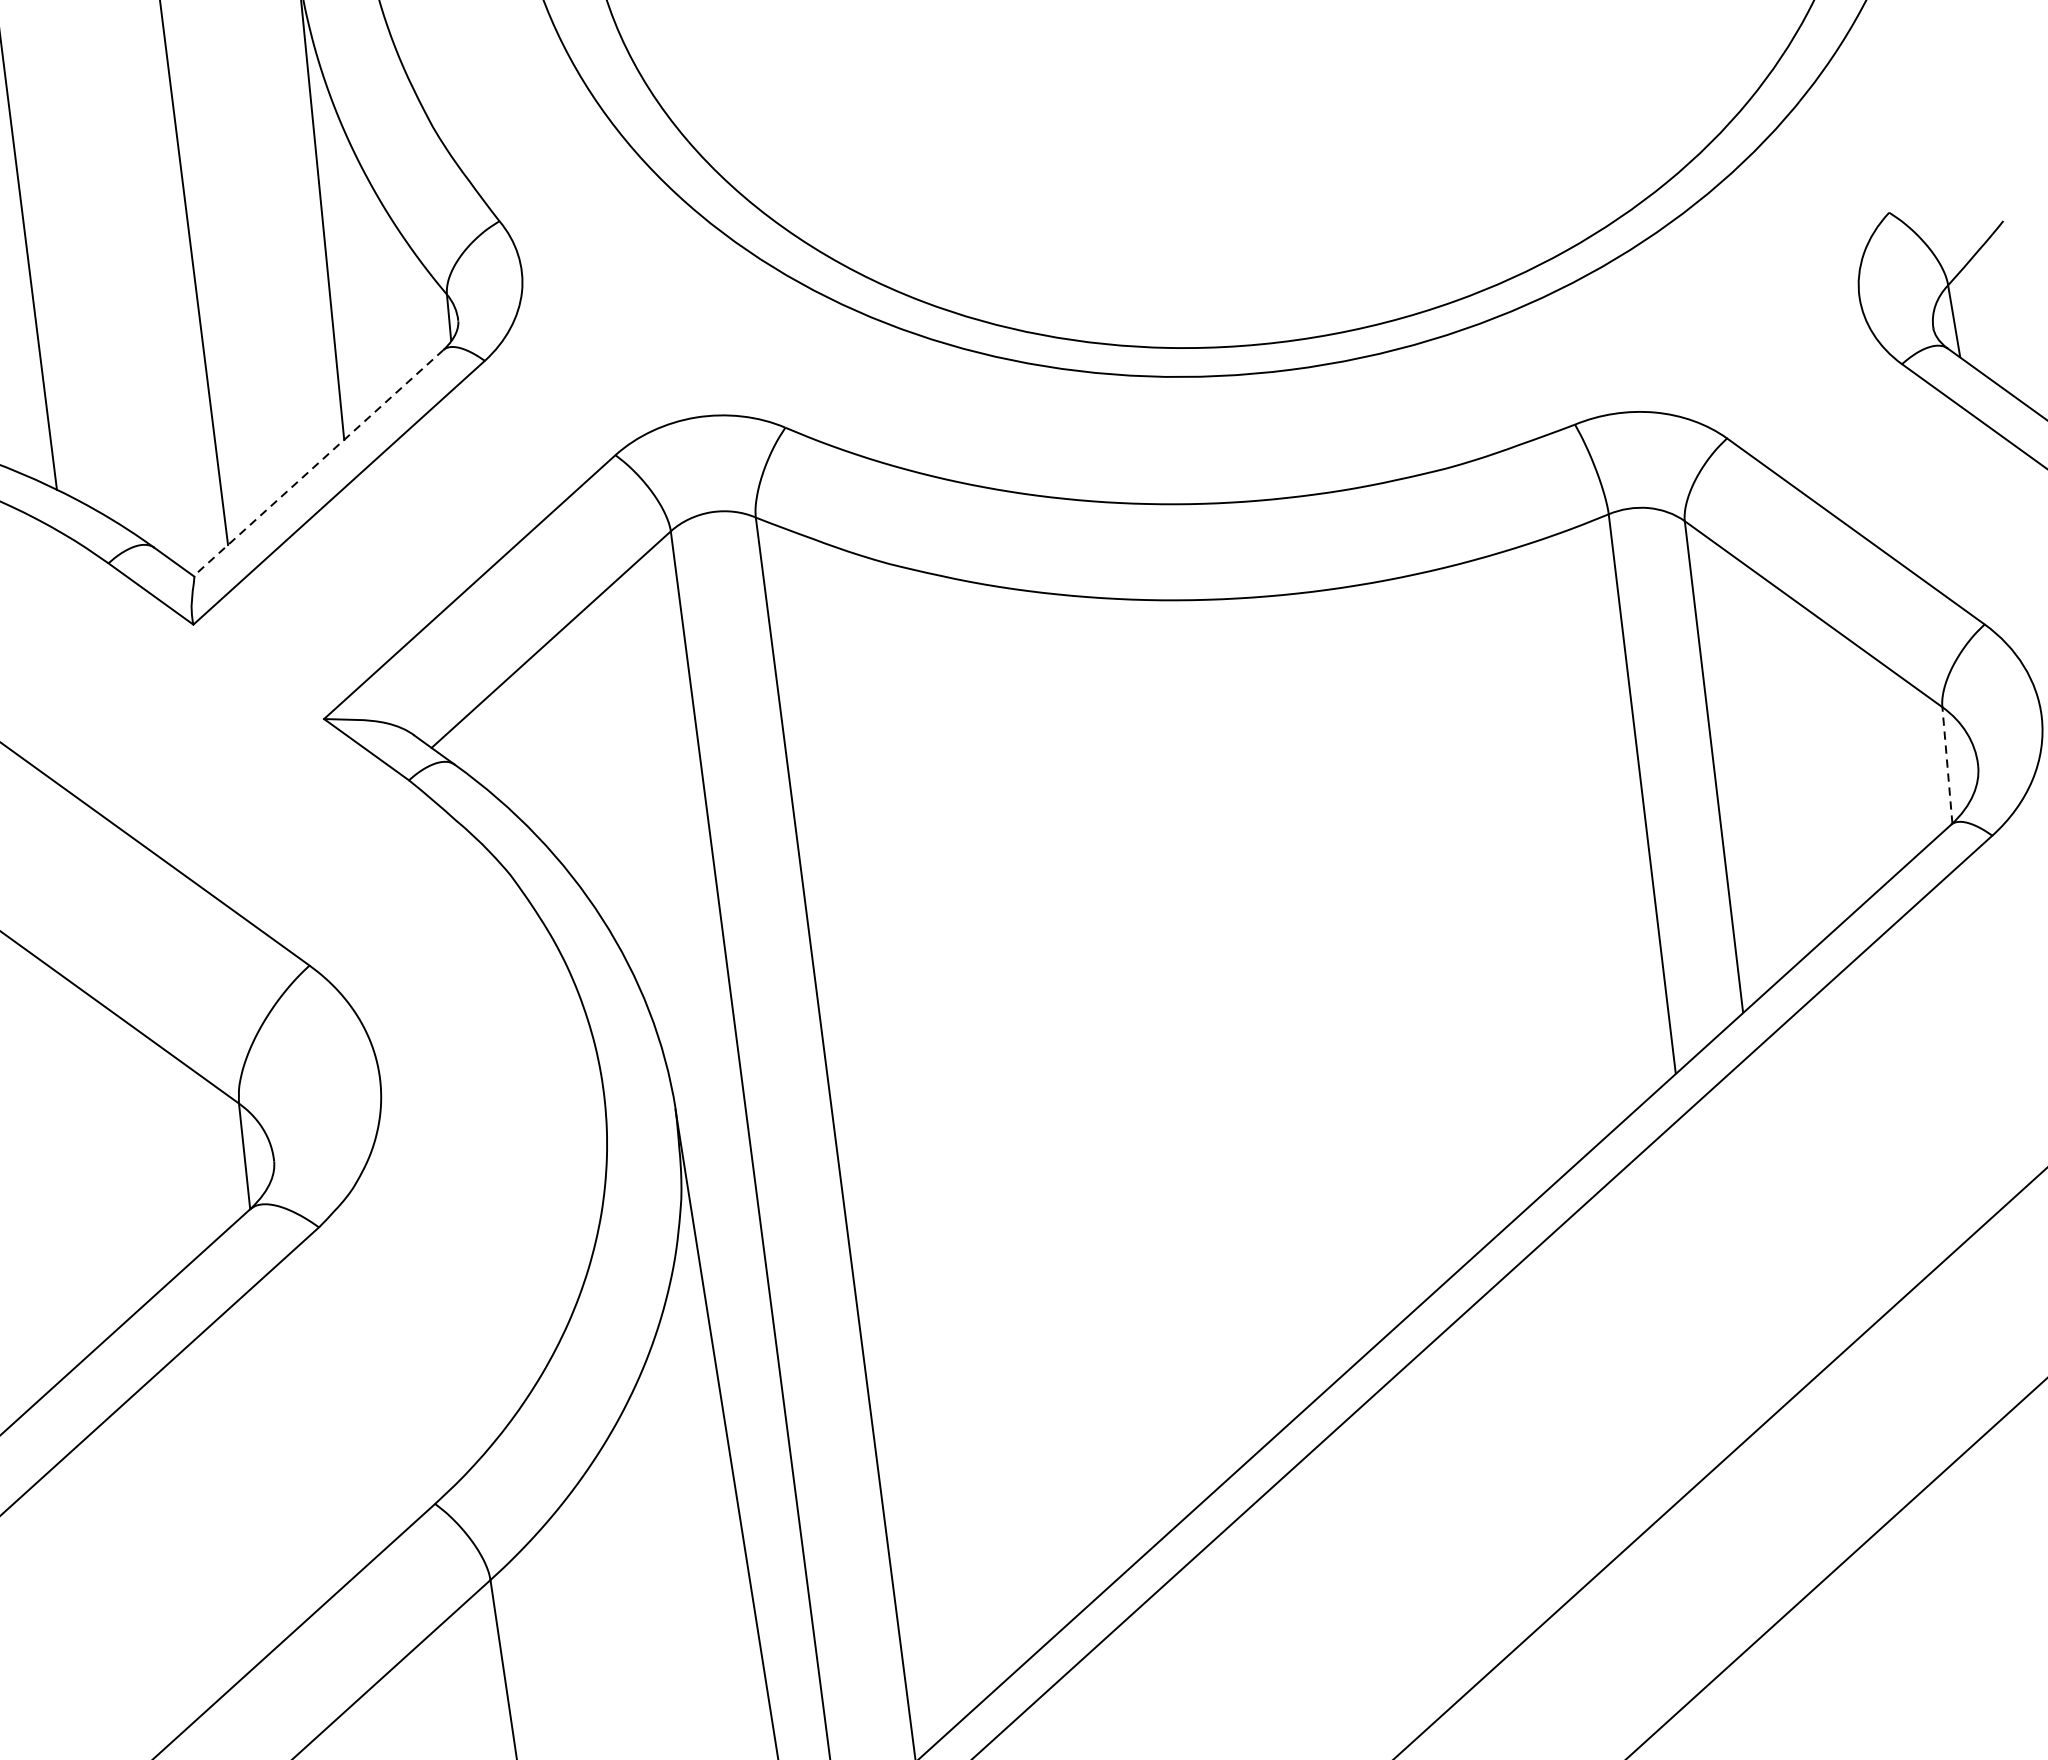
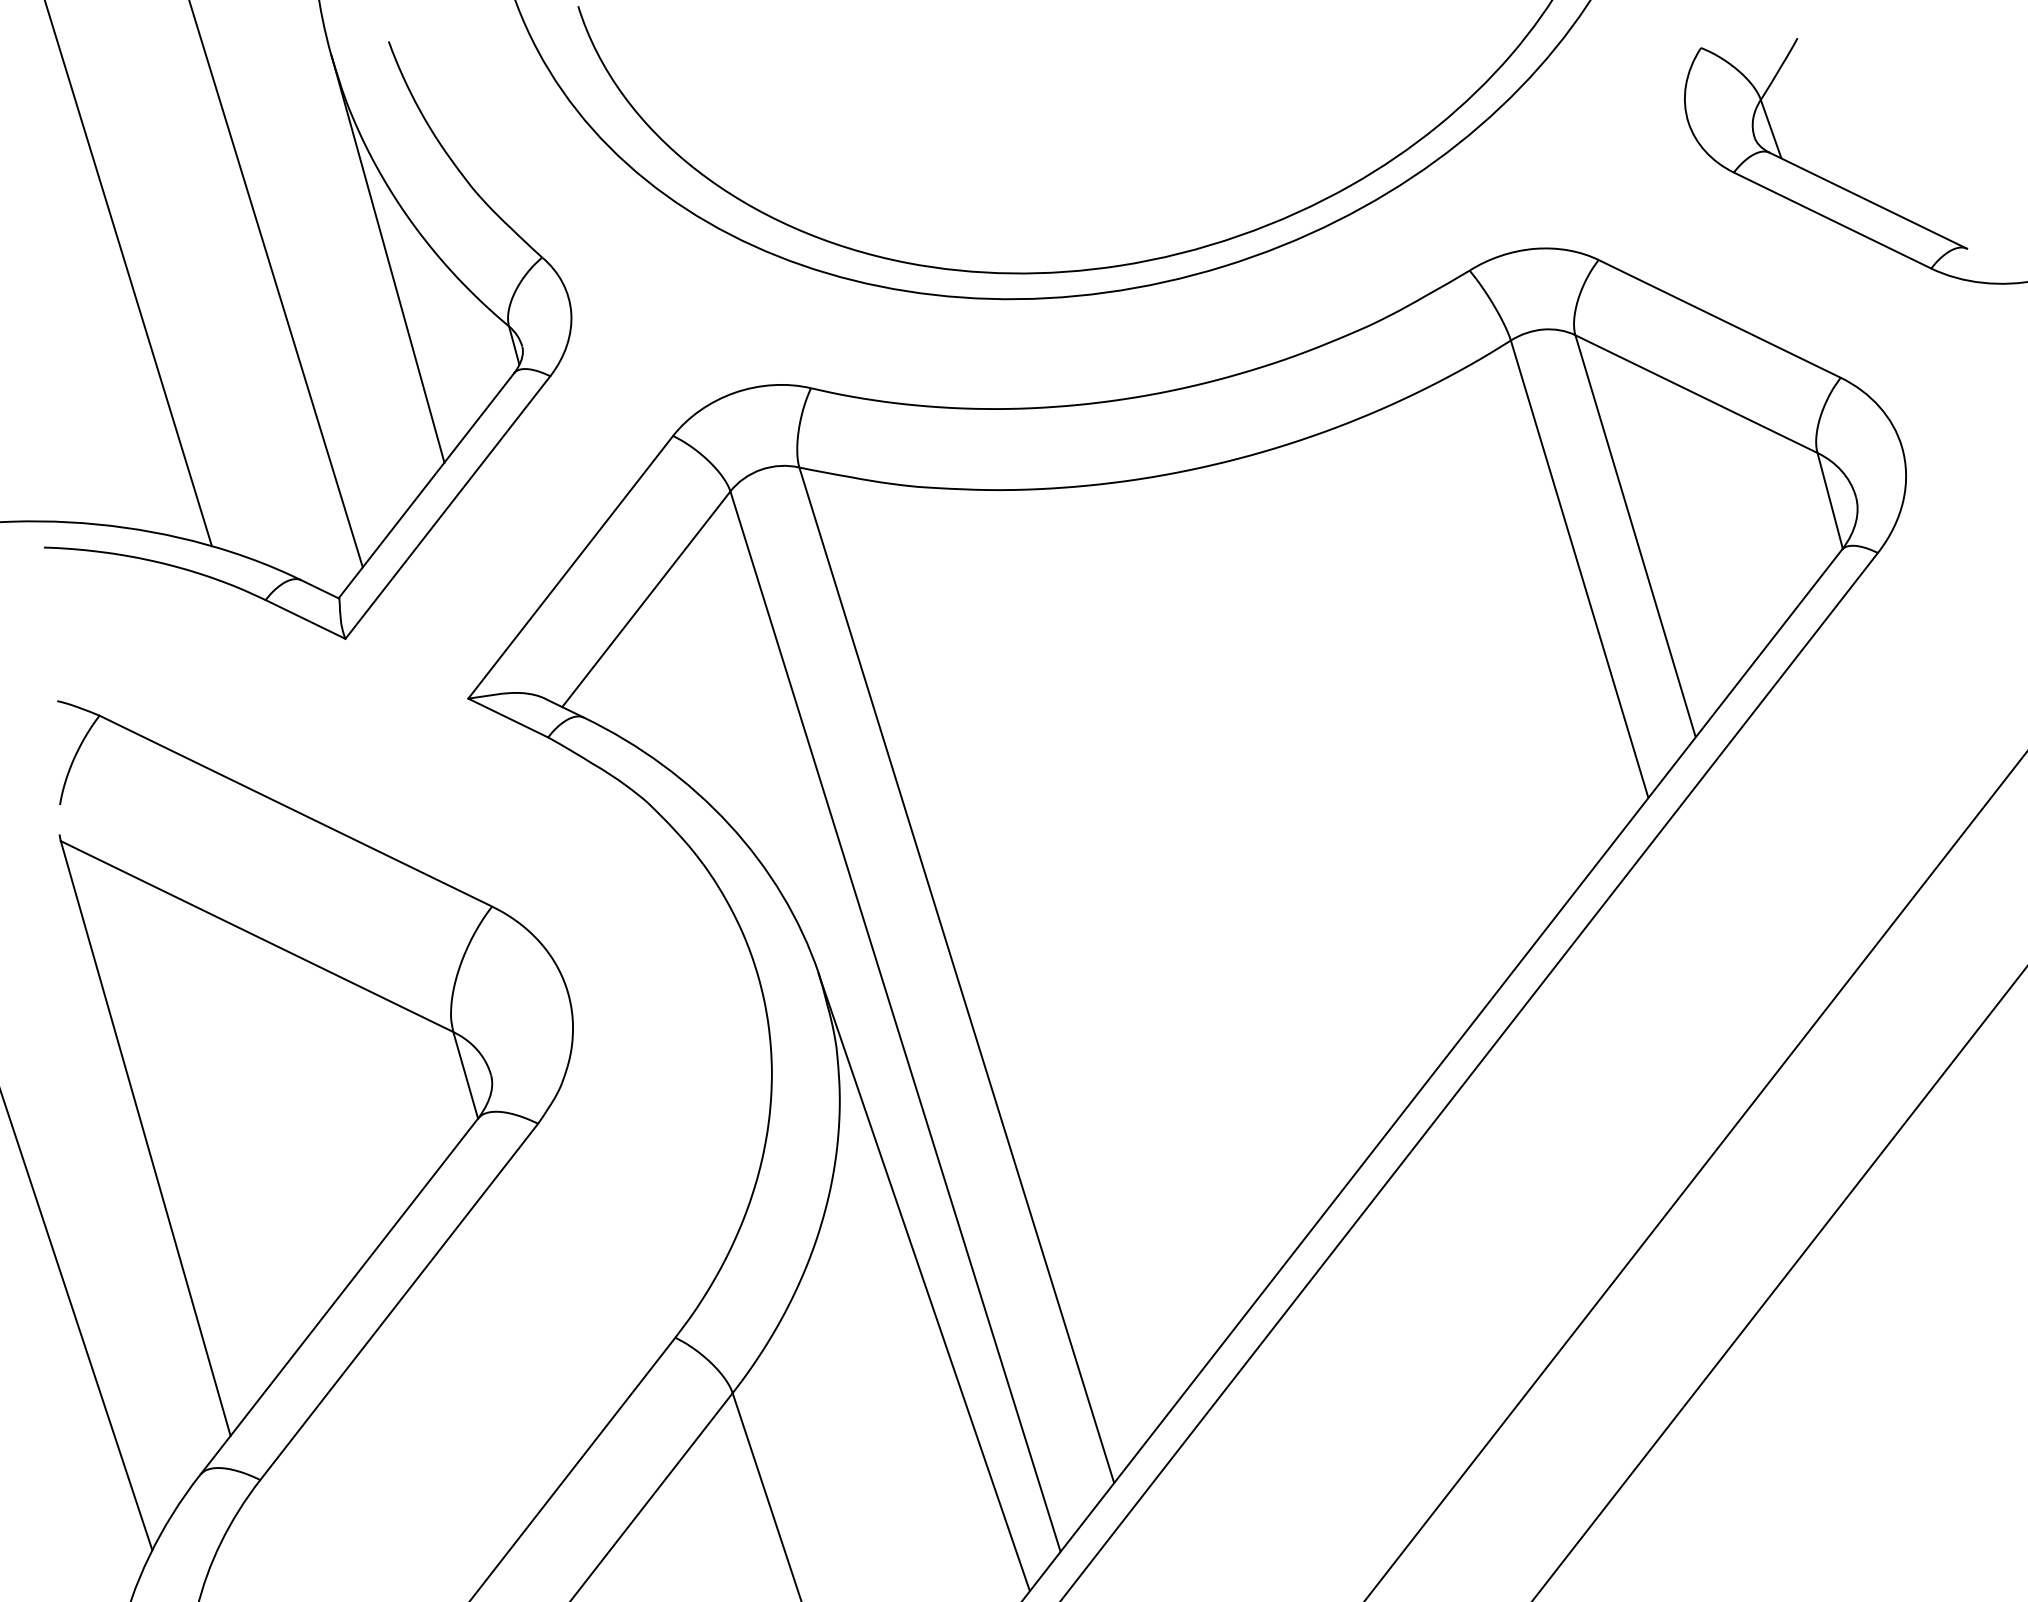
line: (318, 462) -> (426, 485), dashed -> solid
line: (1947, 765) -> (1830, 500), dashed -> solid

